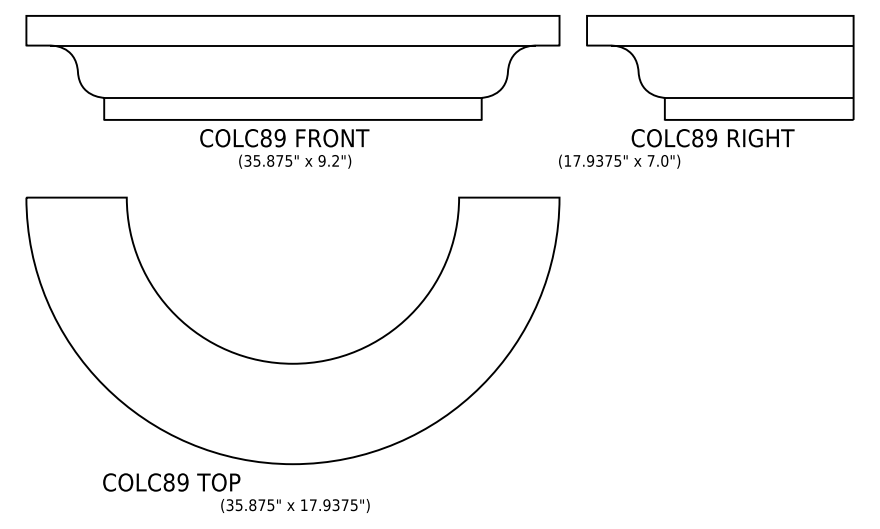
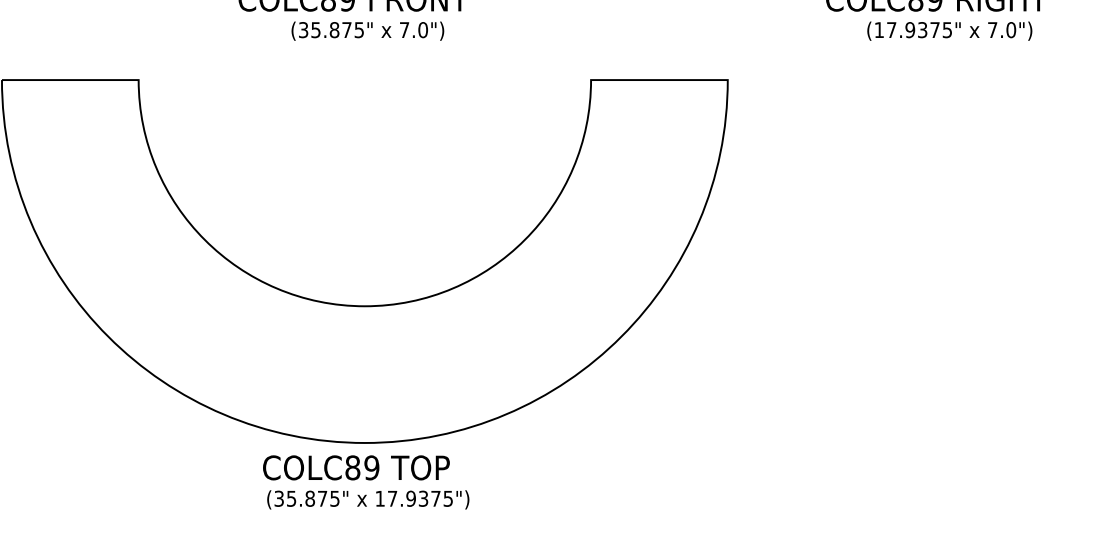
text: (328, 160) -> (413, 29), 9.2") -> 7.0")
text: (619, 161) -> (949, 30), moved
text: (171, 482) -> (356, 467), moved

